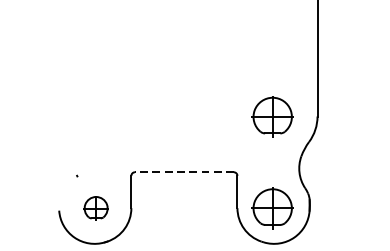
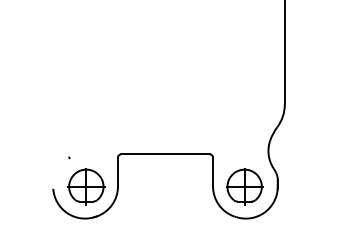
part: (272, 116) -> (244, 104), removed
line: (184, 172) -> (165, 154), dashed -> solid
part: (96, 208) -> (86, 186), size x1.67

